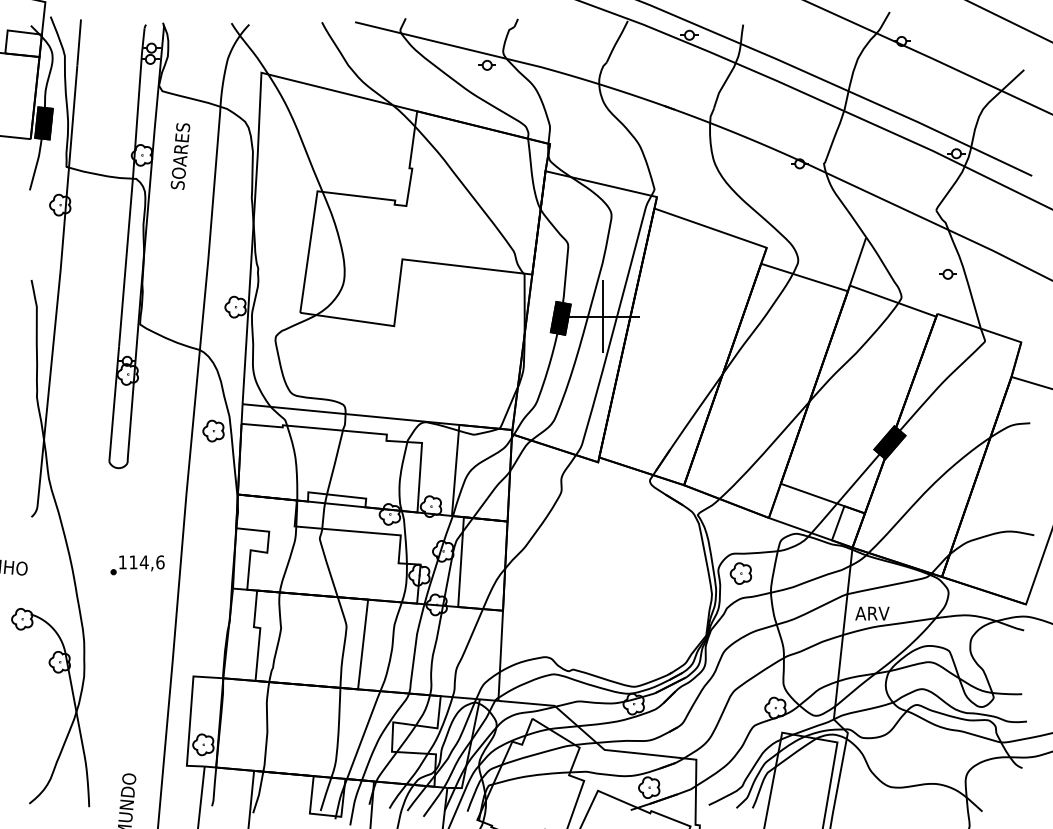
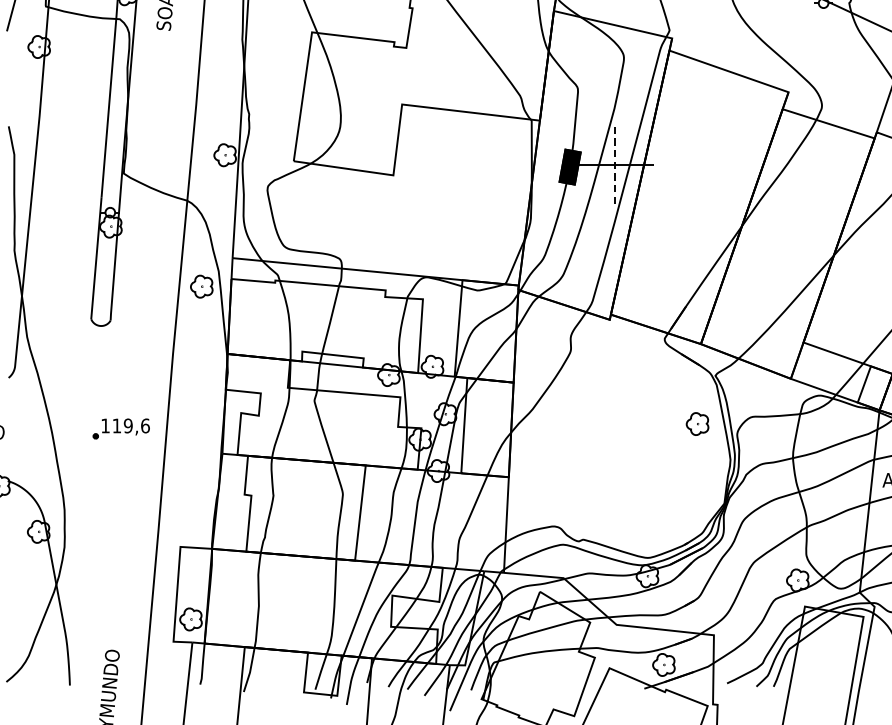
line: (603, 317) -> (615, 166), solid -> dashed
text: (143, 562) -> (127, 426), 114,6 -> 119,6
part: (740, 573) -> (697, 423), moved

